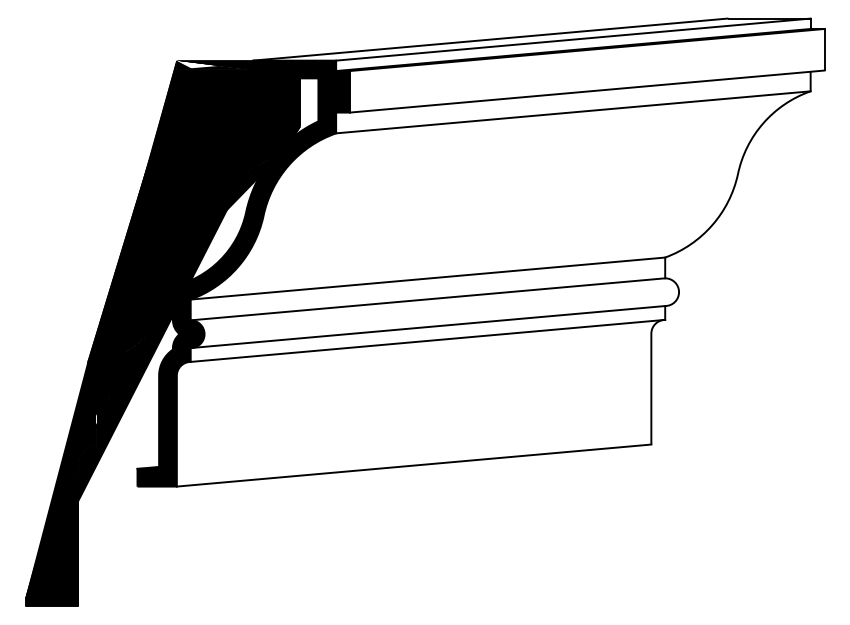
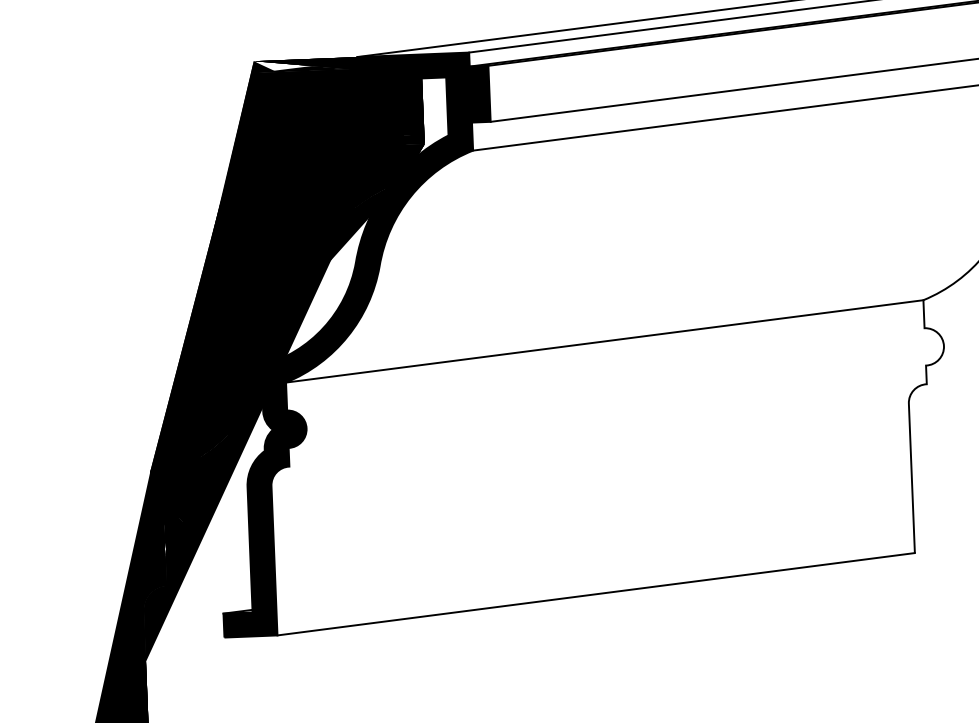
line: (427, 299) -> (605, 369), removed
line: (427, 327) -> (606, 407), removed
line: (427, 340) -> (607, 424), removed

